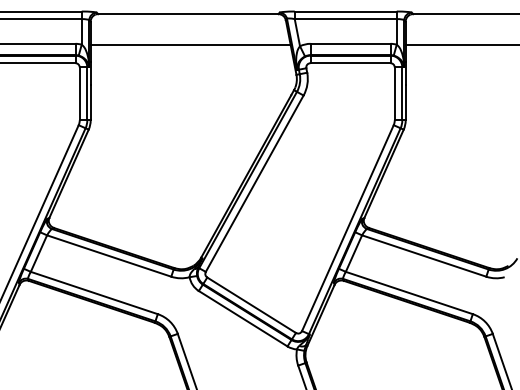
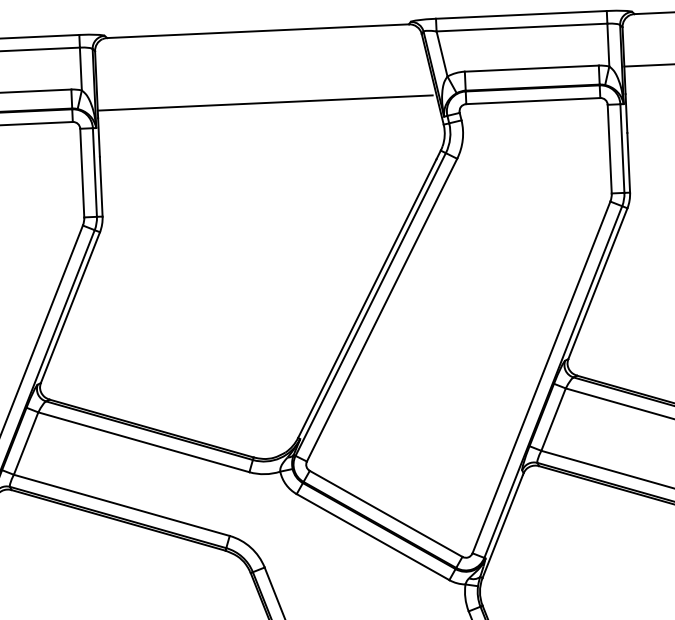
line: (190, 45) -> (264, 103), moved

